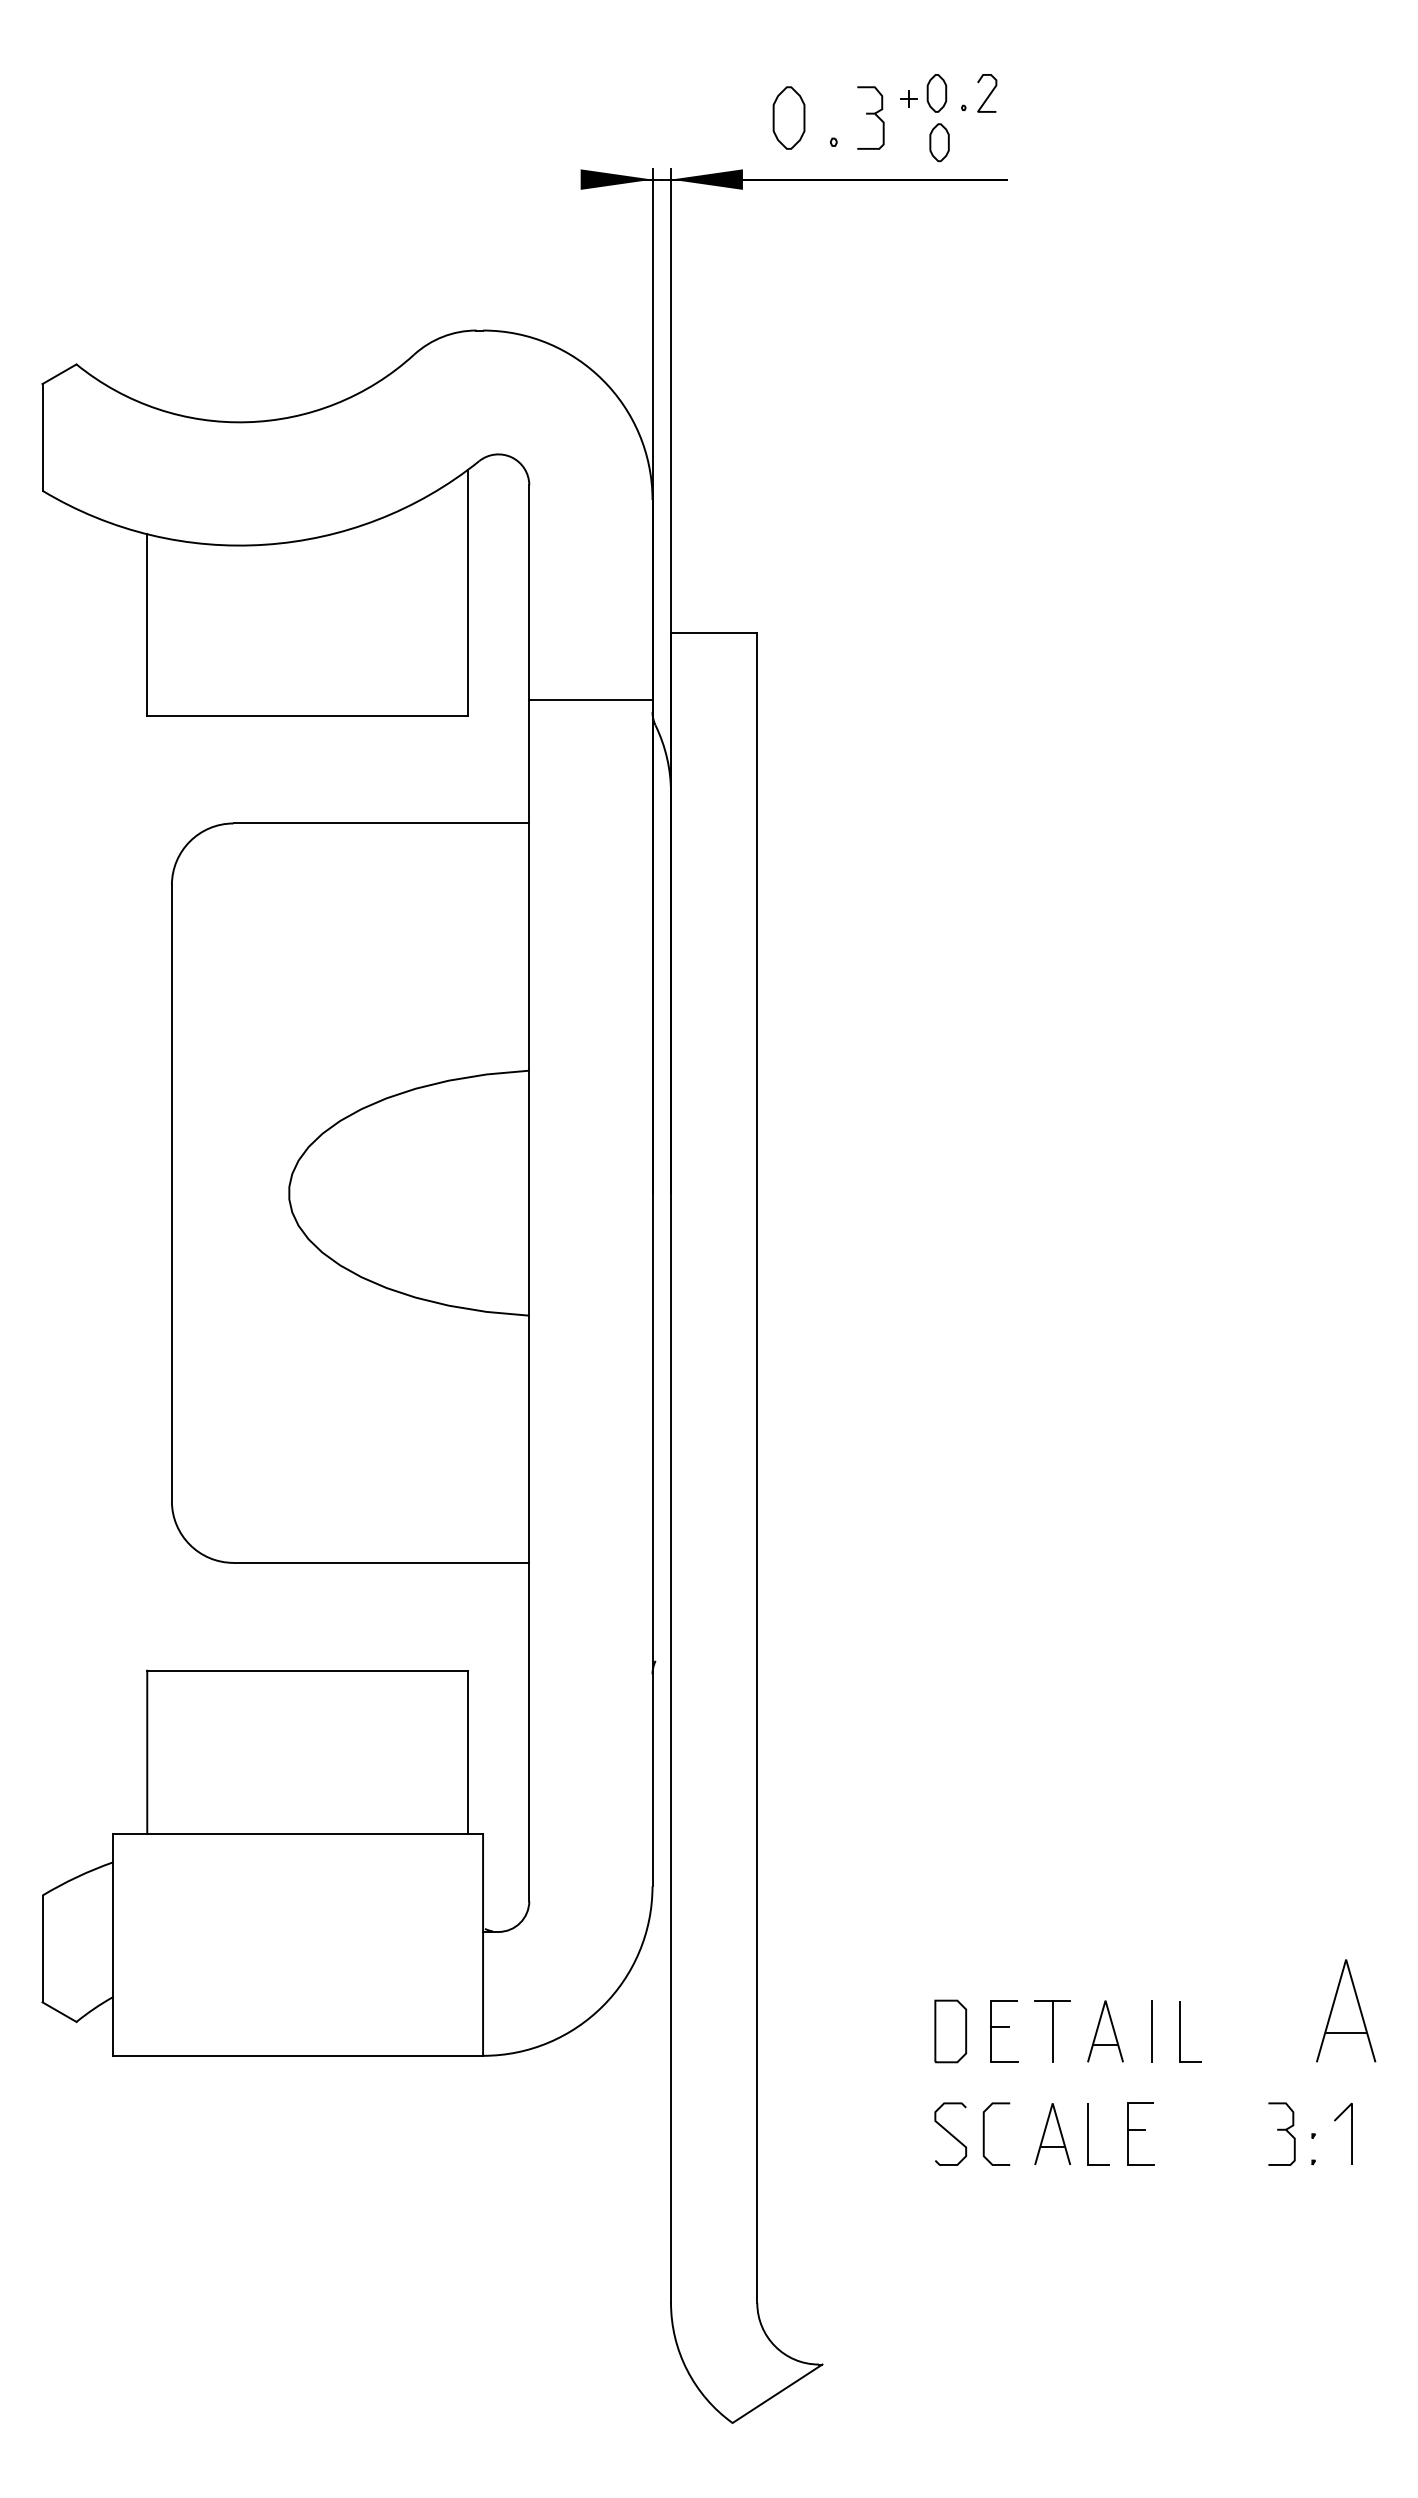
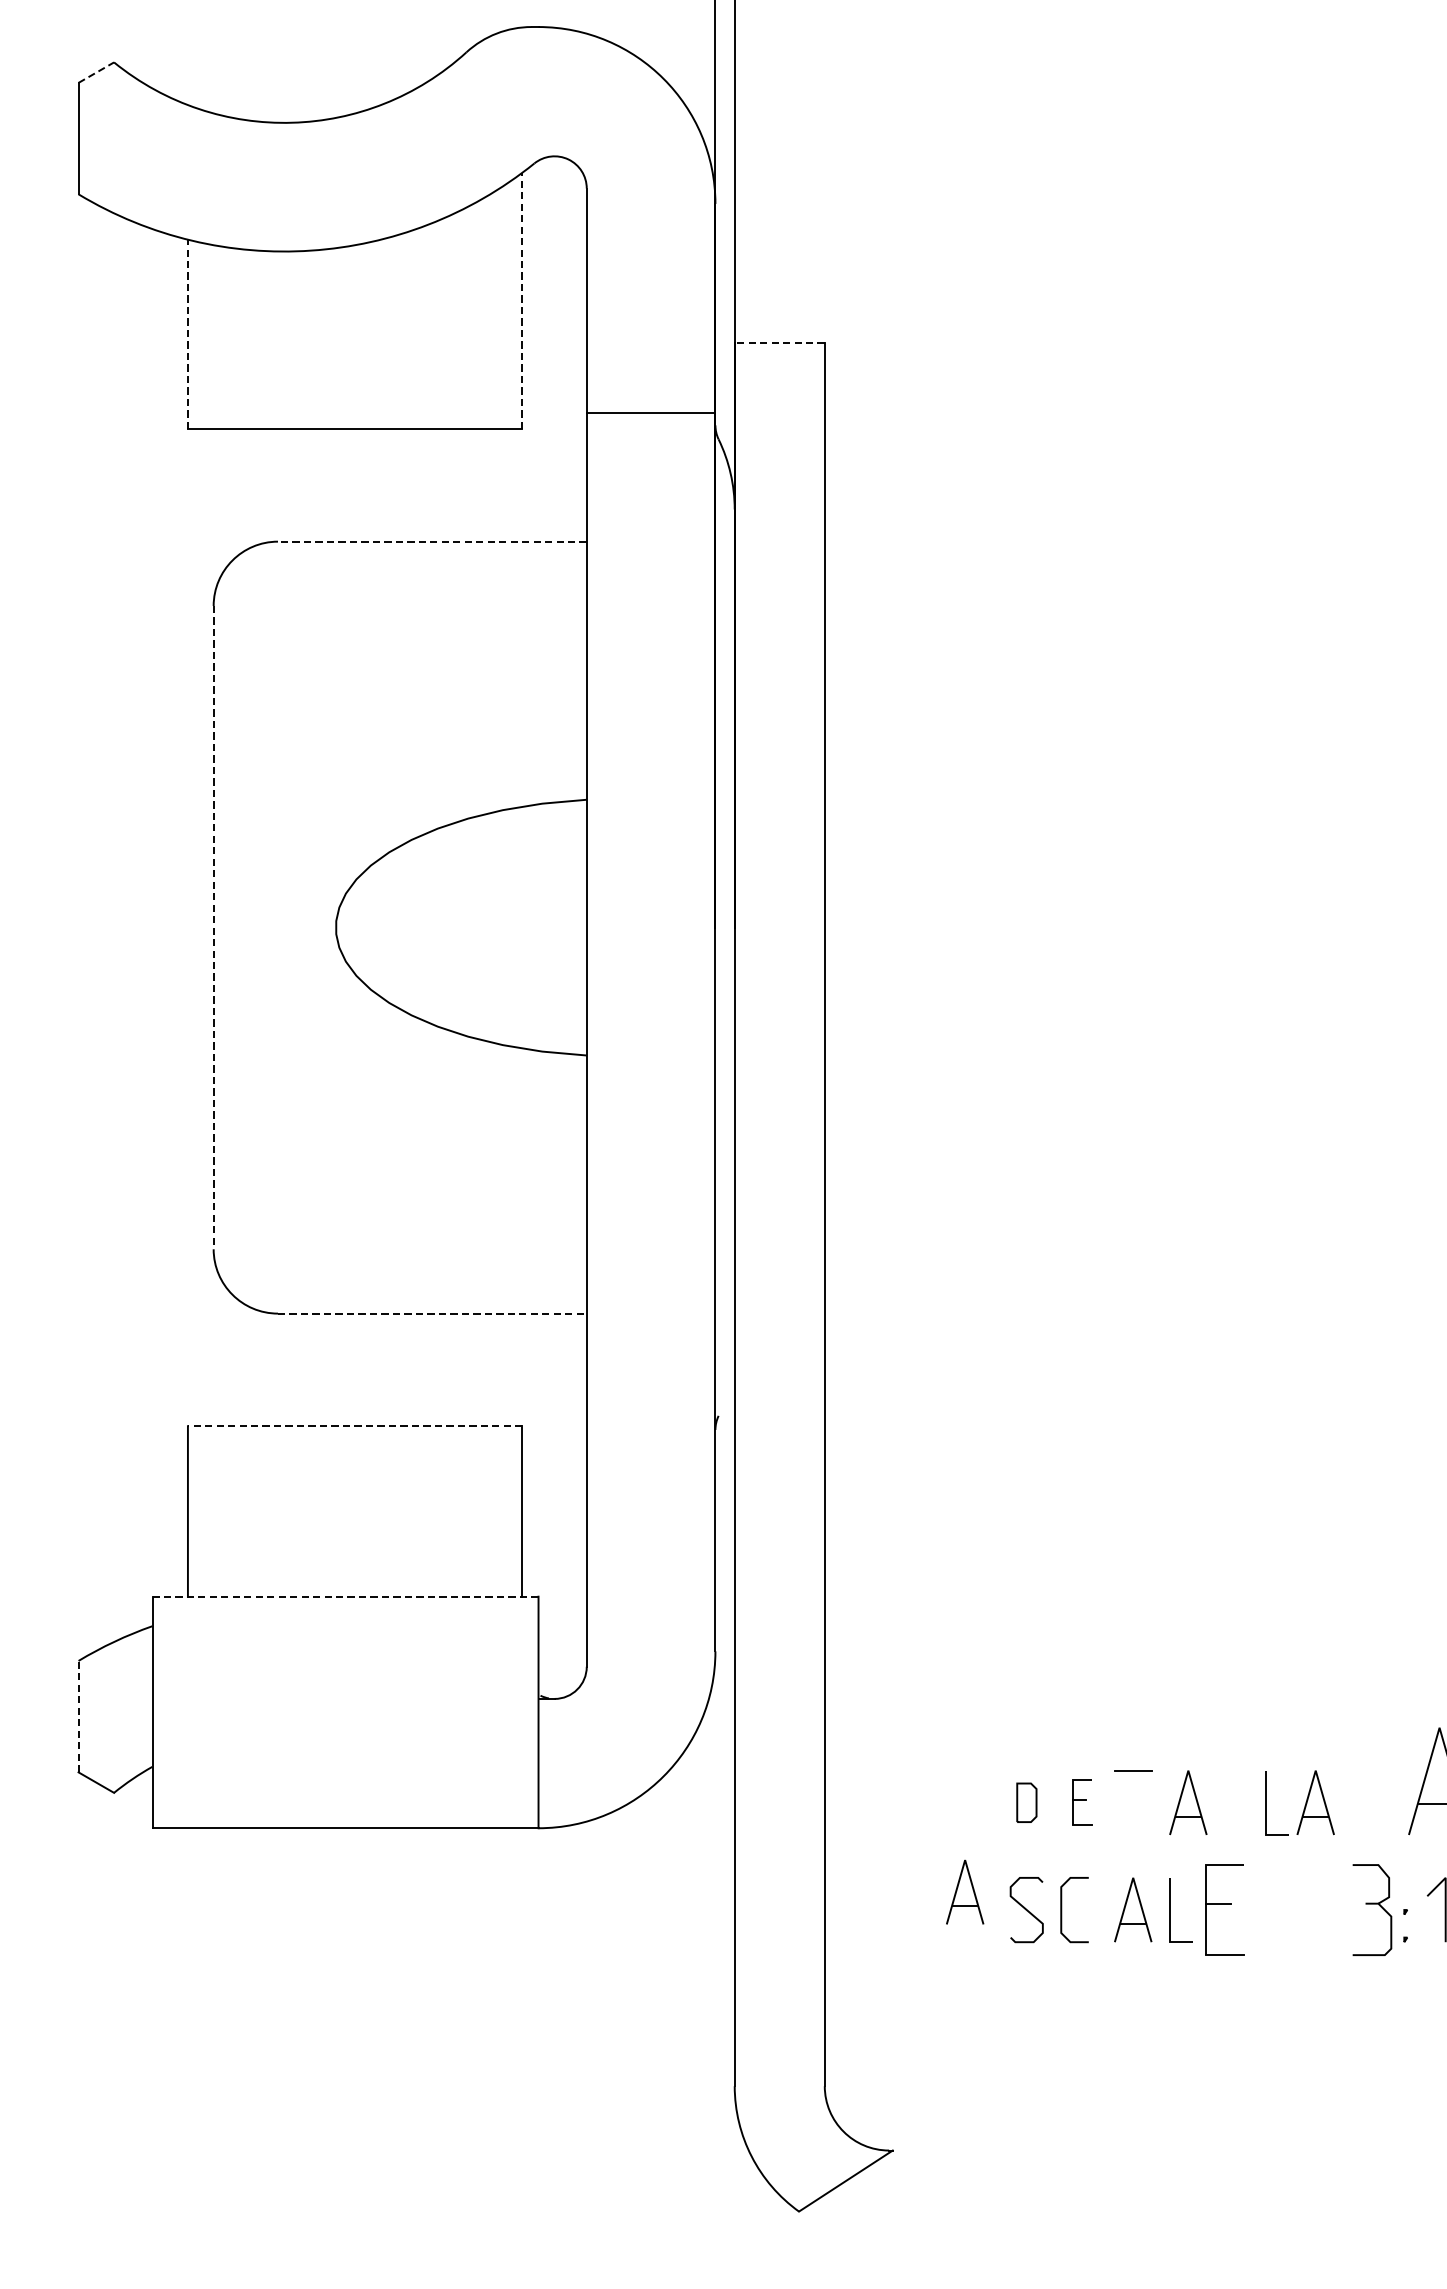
line: (59, 374) -> (96, 72), solid -> dashed
line: (467, 592) -> (522, 300), solid -> dashed
line: (147, 624) -> (188, 333), solid -> dashed
line: (713, 633) -> (779, 343), solid -> dashed
line: (381, 823) -> (432, 541), solid -> dashed
line: (171, 1193) -> (213, 927), solid -> dashed
line: (381, 1562) -> (432, 1313), solid -> dashed
line: (306, 1670) -> (354, 1425), solid -> dashed
line: (298, 1834) -> (345, 1597), solid -> dashed
line: (42, 1948) -> (78, 1716), solid -> dashed
part: (950, 2031) -> (1026, 1802), size x0.6
part: (1004, 2031) -> (1082, 1802), size x0.7
line: (1052, 2031) -> (1132, 1802), removed
line: (1152, 2031) -> (1237, 1802), removed
part: (1227, 2031) -> (1315, 1802), added
part: (891, 2116) -> (964, 1891), added
part: (1140, 2133) -> (1224, 1909), size x1.4
part: (1281, 2133) -> (1372, 1909), size x1.4

